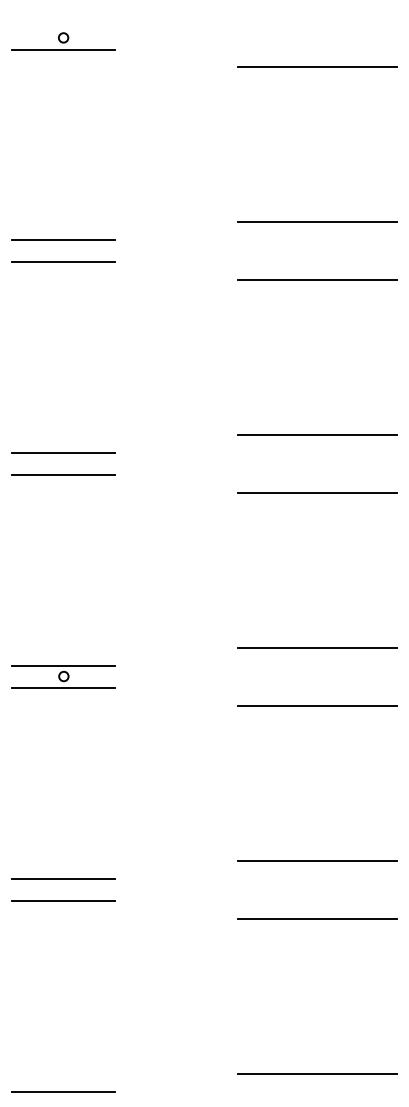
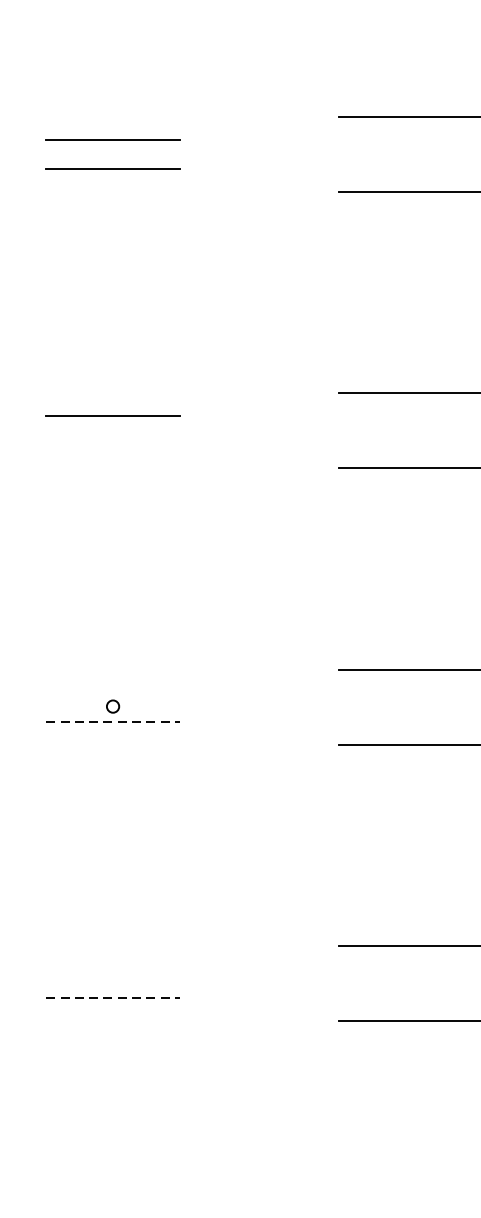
line: (63, 475) -> (112, 445), removed
line: (63, 665) -> (112, 692), removed
line: (63, 688) -> (112, 722), solid -> dashed
line: (63, 878) -> (112, 968), removed
line: (63, 900) -> (112, 997), solid -> dashed

